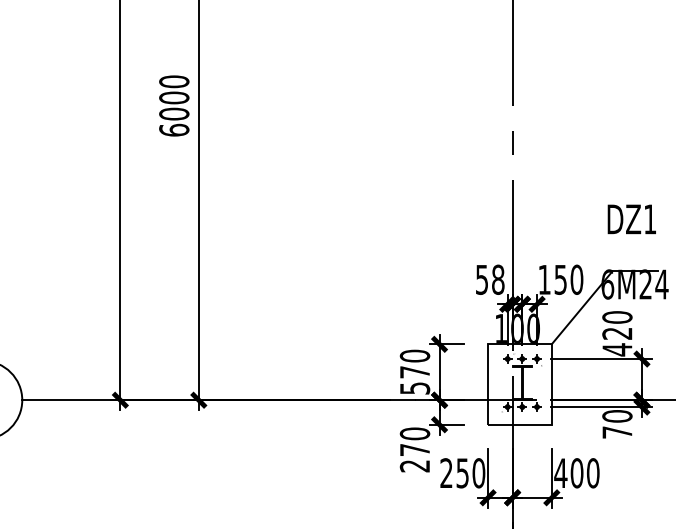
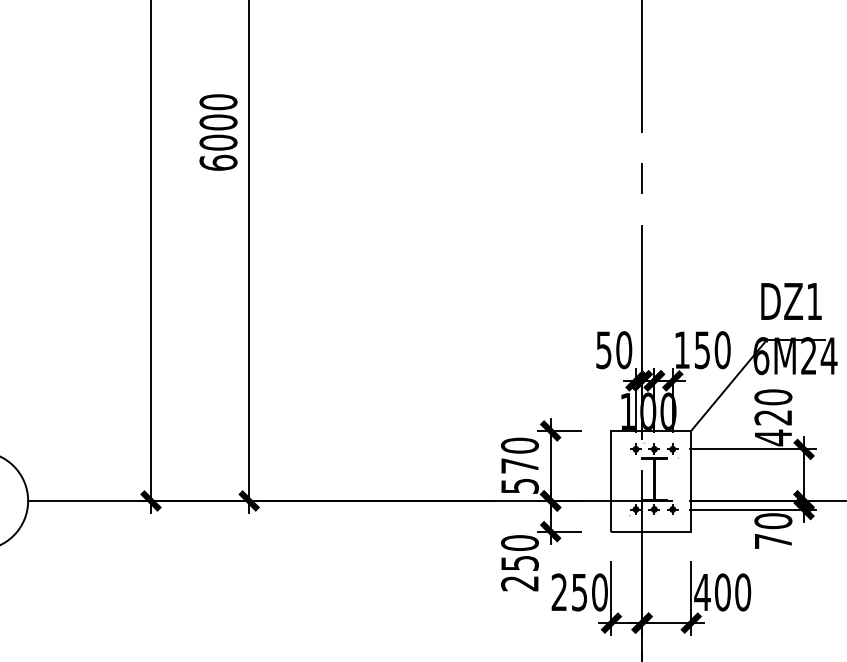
text: (631, 219) -> (791, 301), moved
text: (498, 279) -> (624, 349), 58 -> 50
text: (414, 450) -> (519, 563), 270 -> 250

